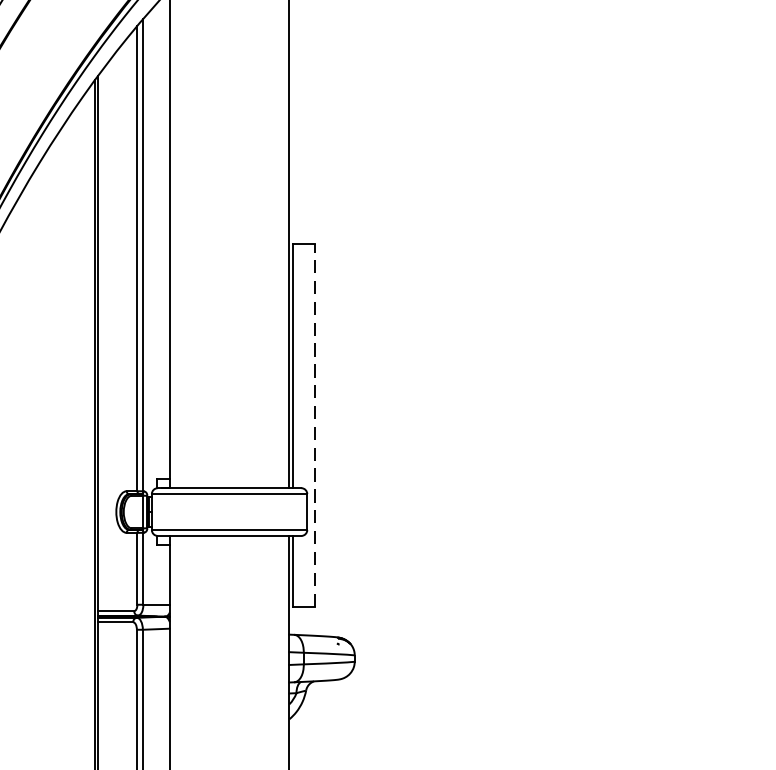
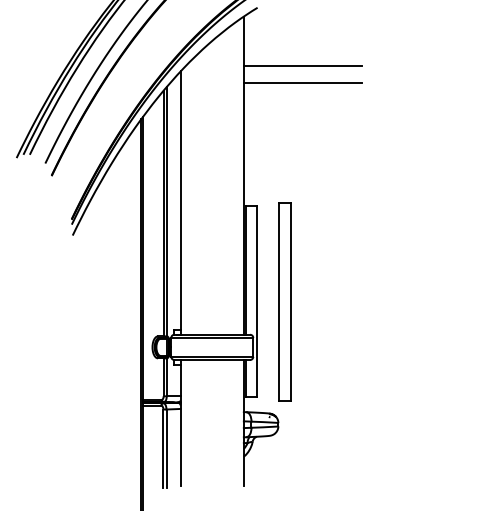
line: (400, 10) -> (302, 82), added
line: (315, 425) -> (257, 301), dashed -> solid
part: (366, 425) -> (284, 301), added

